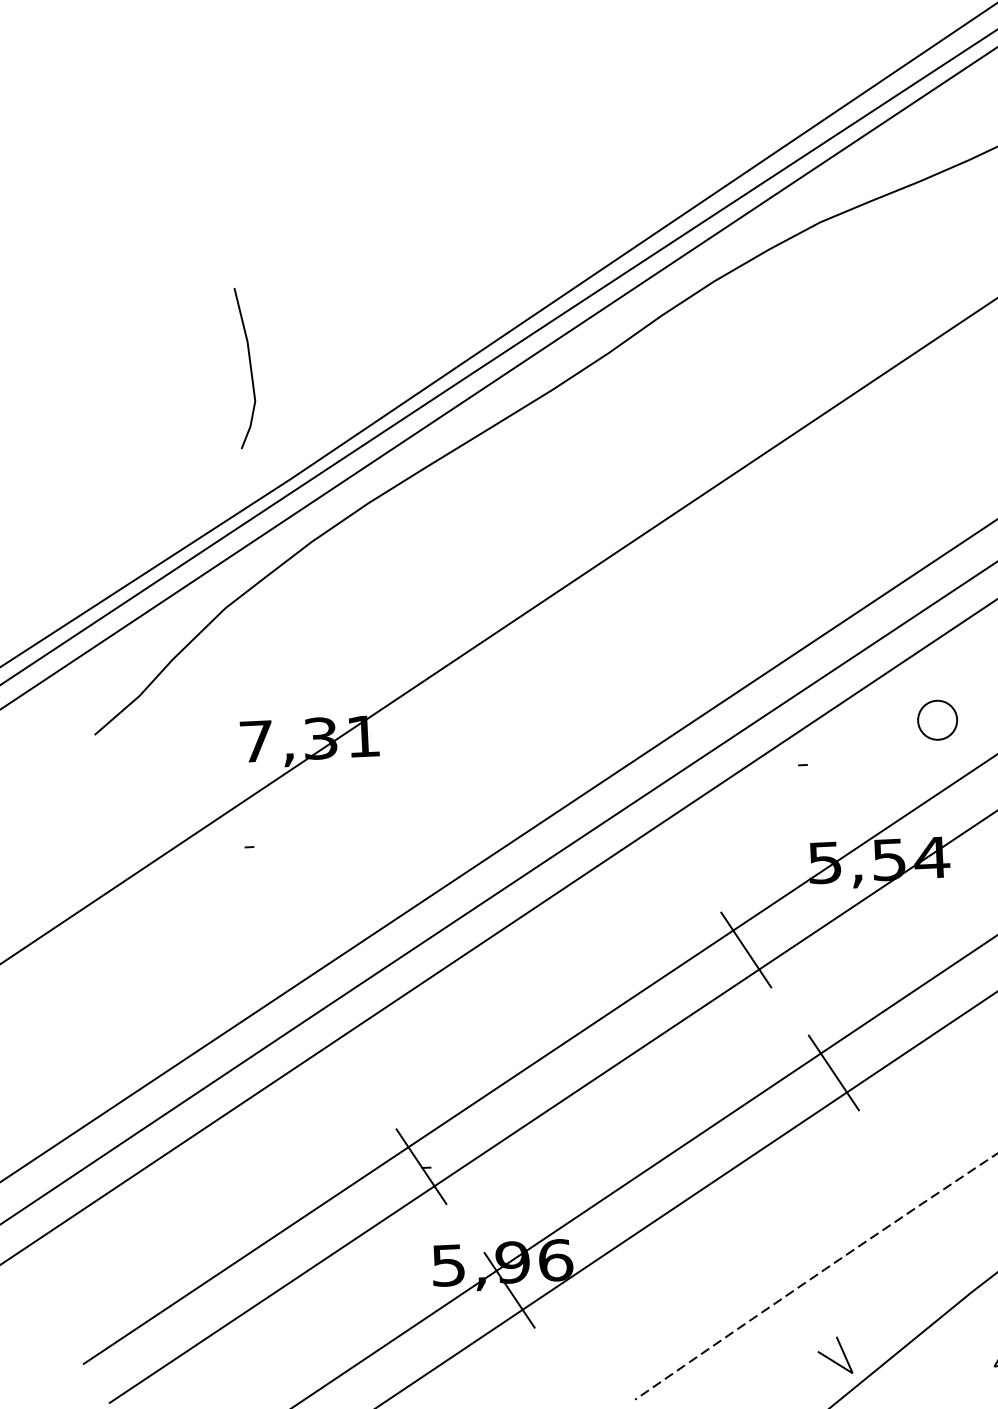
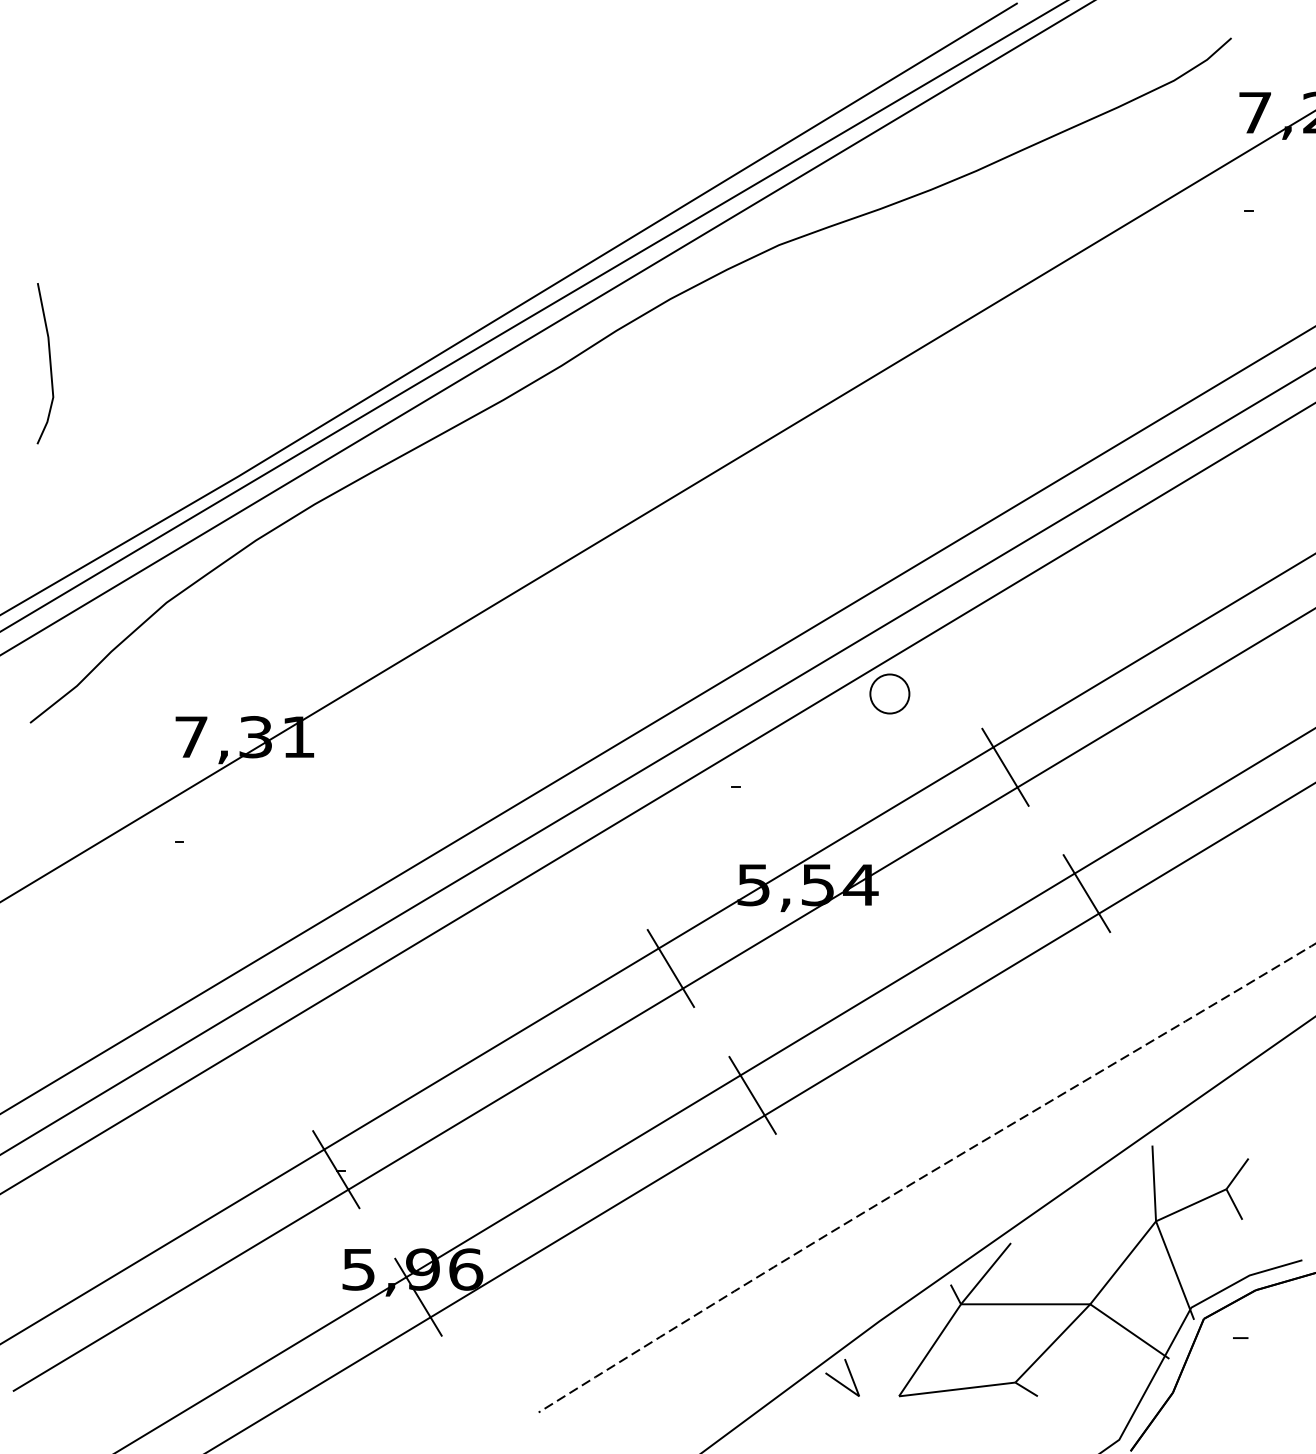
line: (249, 367) -> (49, 363), moved
part: (937, 719) -> (889, 693), moved
line: (831, 1358) -> (838, 1380), moved

